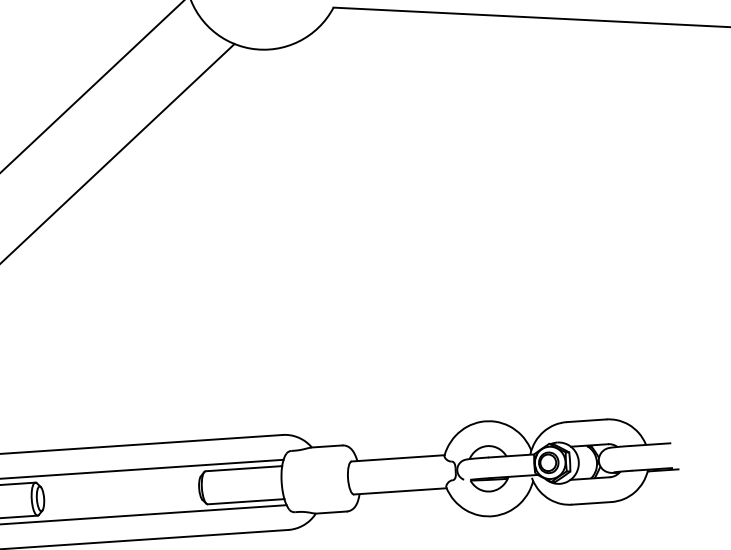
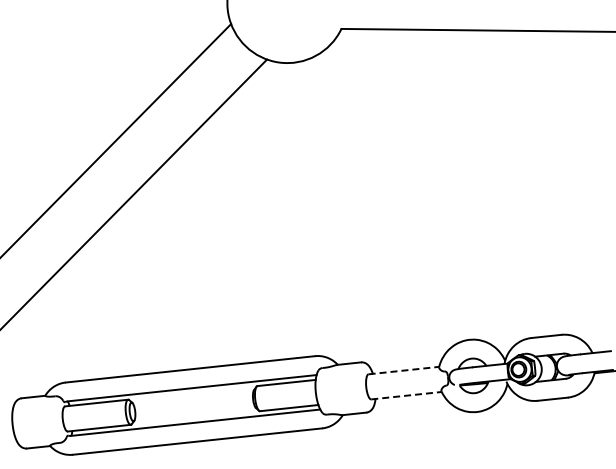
line: (397, 458) -> (403, 370), solid -> dashed
line: (401, 491) -> (407, 395), solid -> dashed

